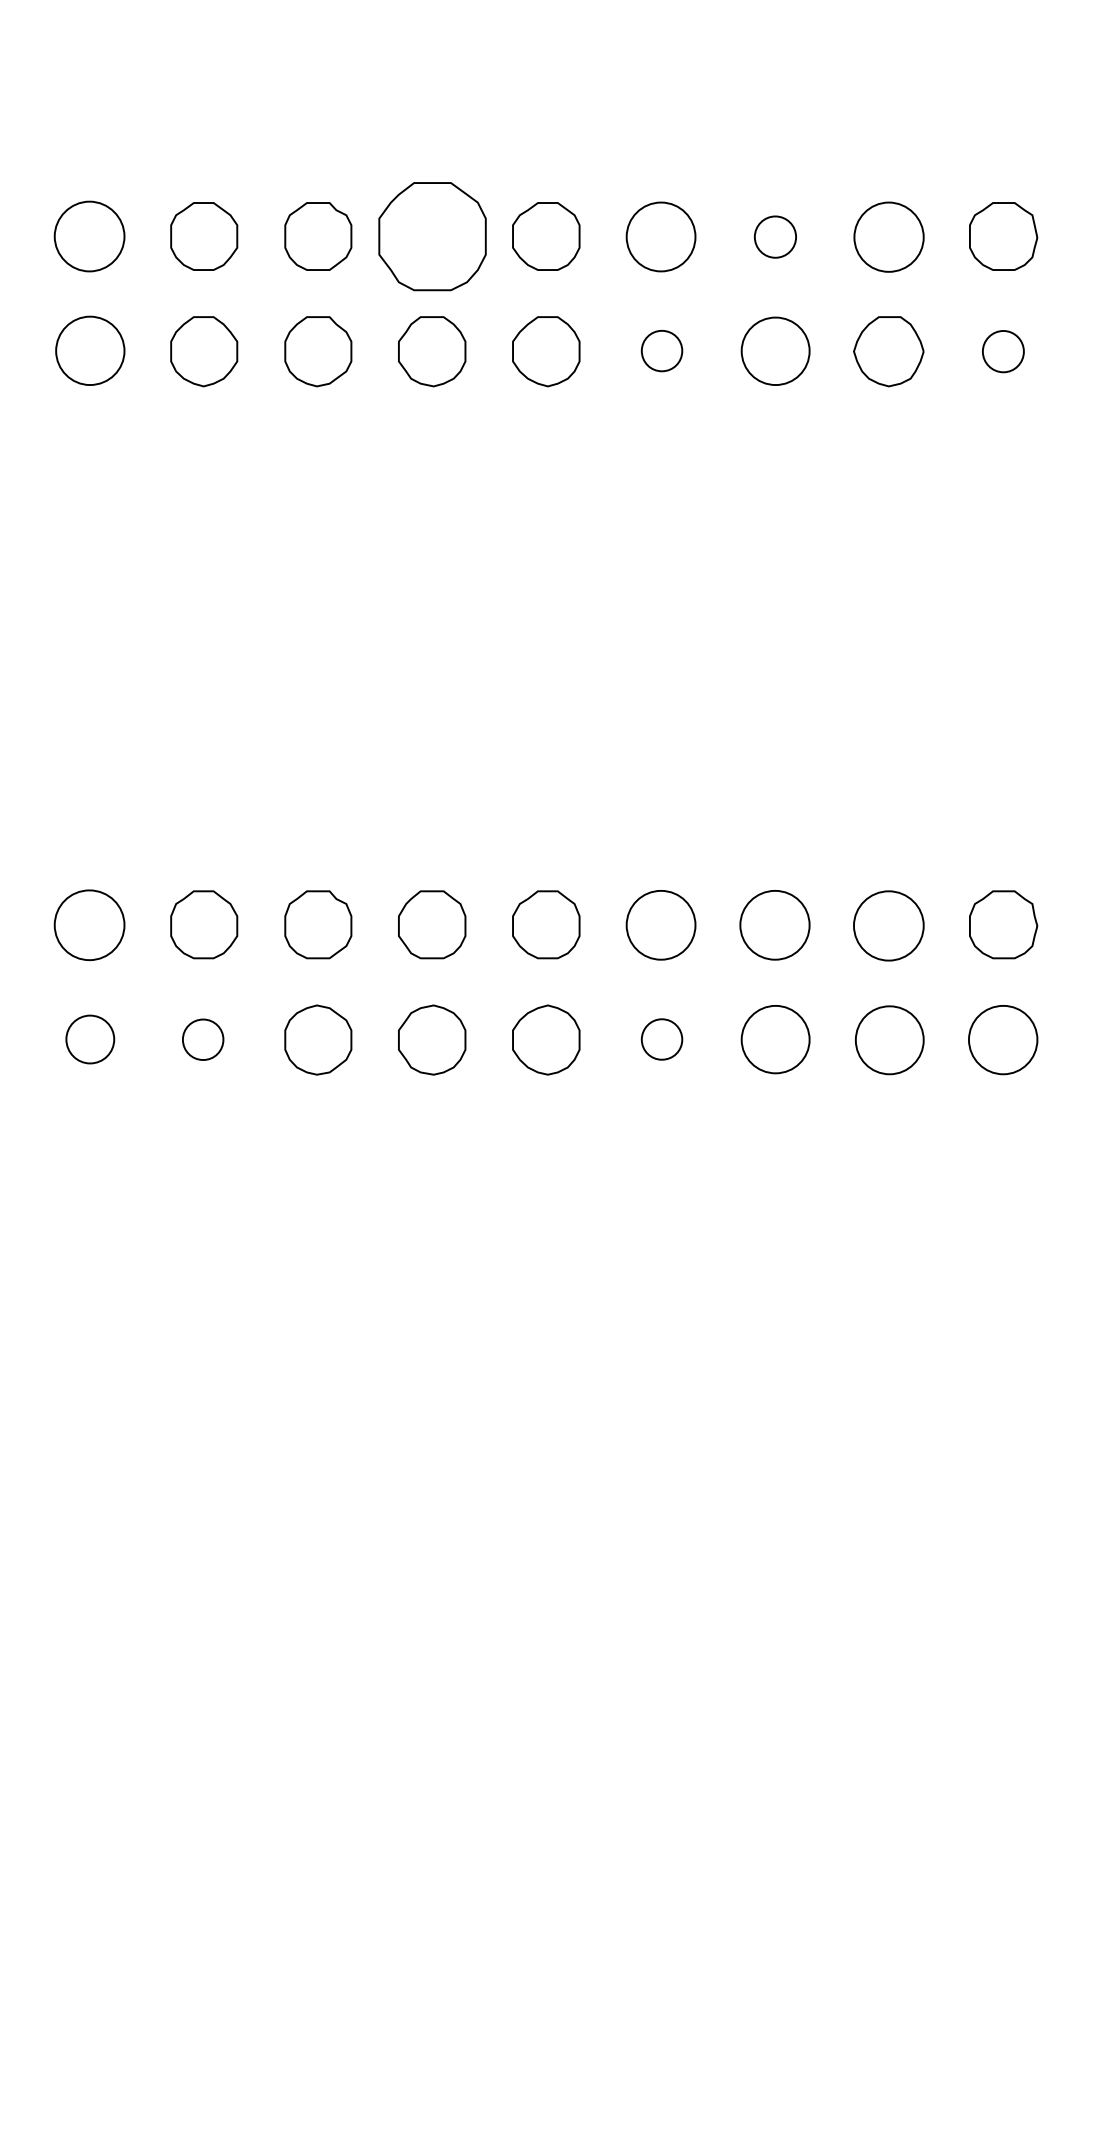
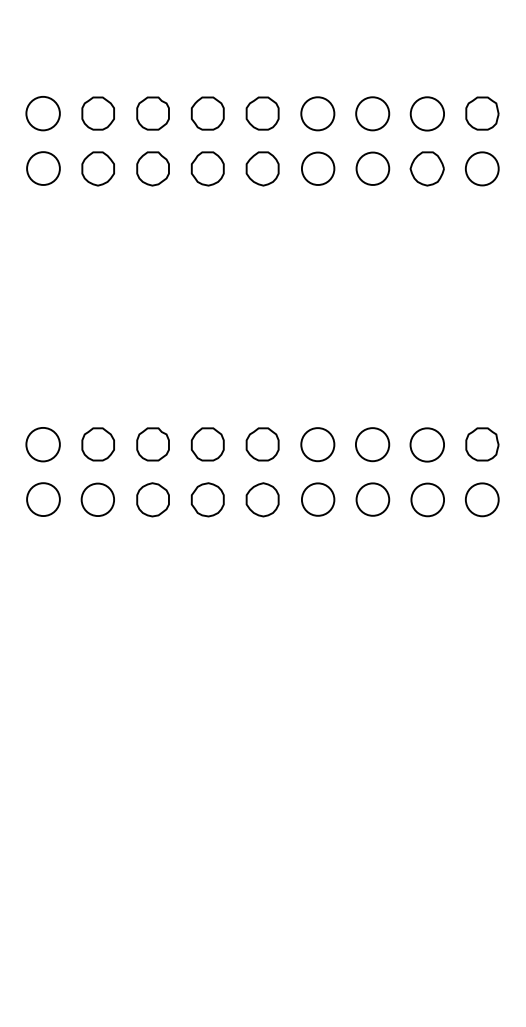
part: (431, 236) -> (207, 113), size x0.62
part: (774, 236) -> (372, 113), size x1.67
part: (662, 350) -> (318, 168), size x1.67
part: (1003, 350) -> (482, 168), size x1.67
part: (90, 1039) -> (43, 499), size x1.43
part: (202, 1039) -> (97, 499), size x1.67
part: (662, 1039) -> (318, 499), size x1.67

